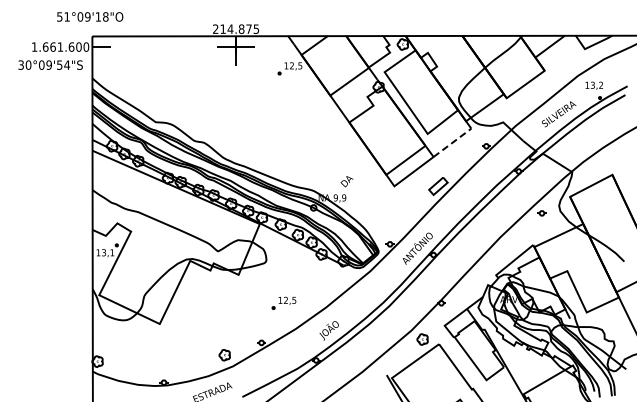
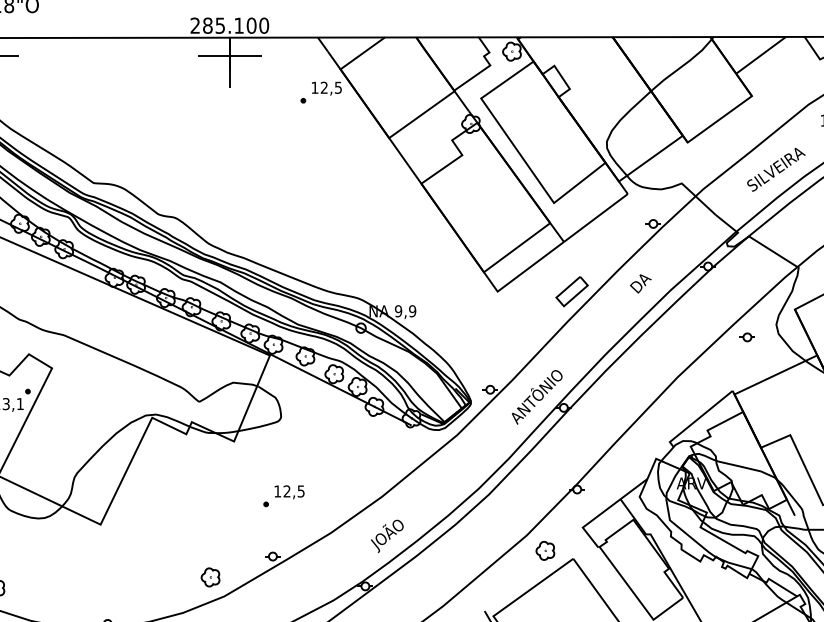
text: (239, 28) -> (235, 24), 214.875 -> 285.100
line: (452, 142) -> (595, 217), dashed -> solid
text: (346, 181) -> (639, 283), moved
part: (283, 302) -> (282, 494), moved

